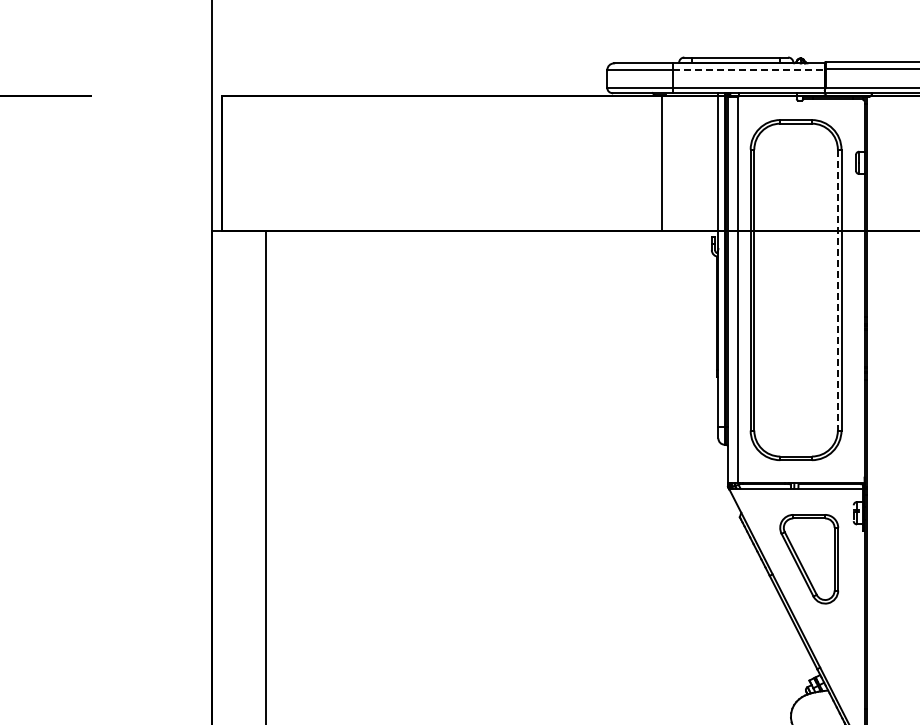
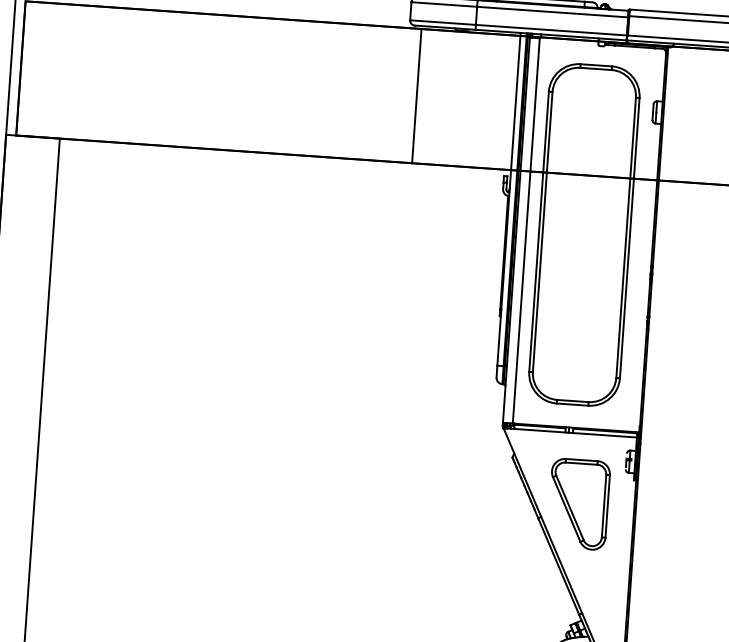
line: (748, 70) -> (552, 12), dashed -> solid
line: (662, 163) -> (417, 96), moved
line: (837, 290) -> (625, 238), dashed -> solid

